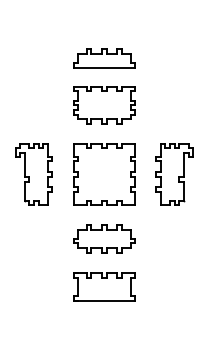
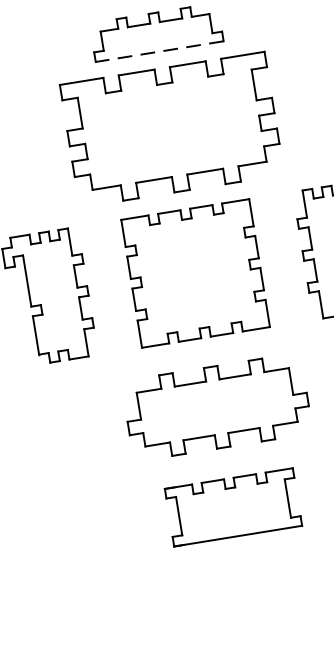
line: (104, 67) -> (159, 51), solid -> dashed
part: (104, 105) -> (172, 130), size x1.6
part: (104, 238) -> (217, 406), size x1.4

